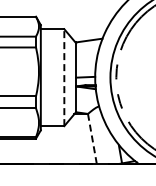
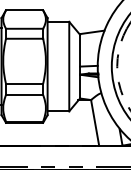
line: (64, 77) -> (69, 66), dashed -> solid
line: (92, 139) -> (95, 123), dashed -> solid

